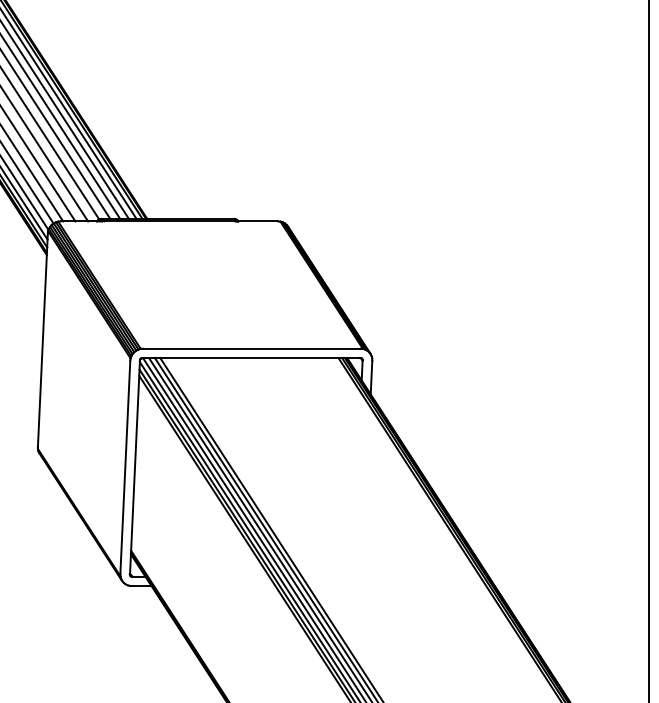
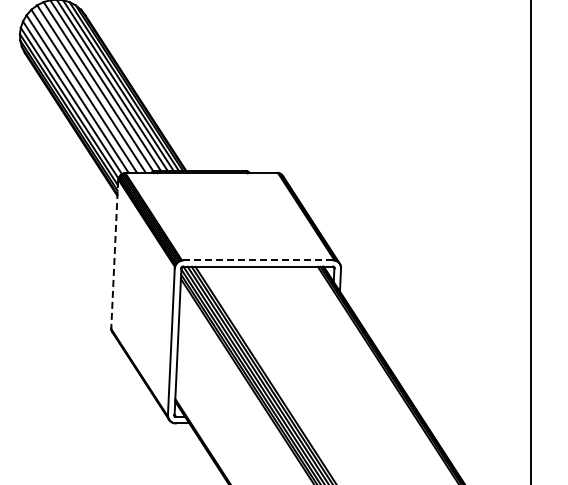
line: (42, 340) -> (114, 254), solid -> dashed
line: (252, 349) -> (258, 260), solid -> dashed

